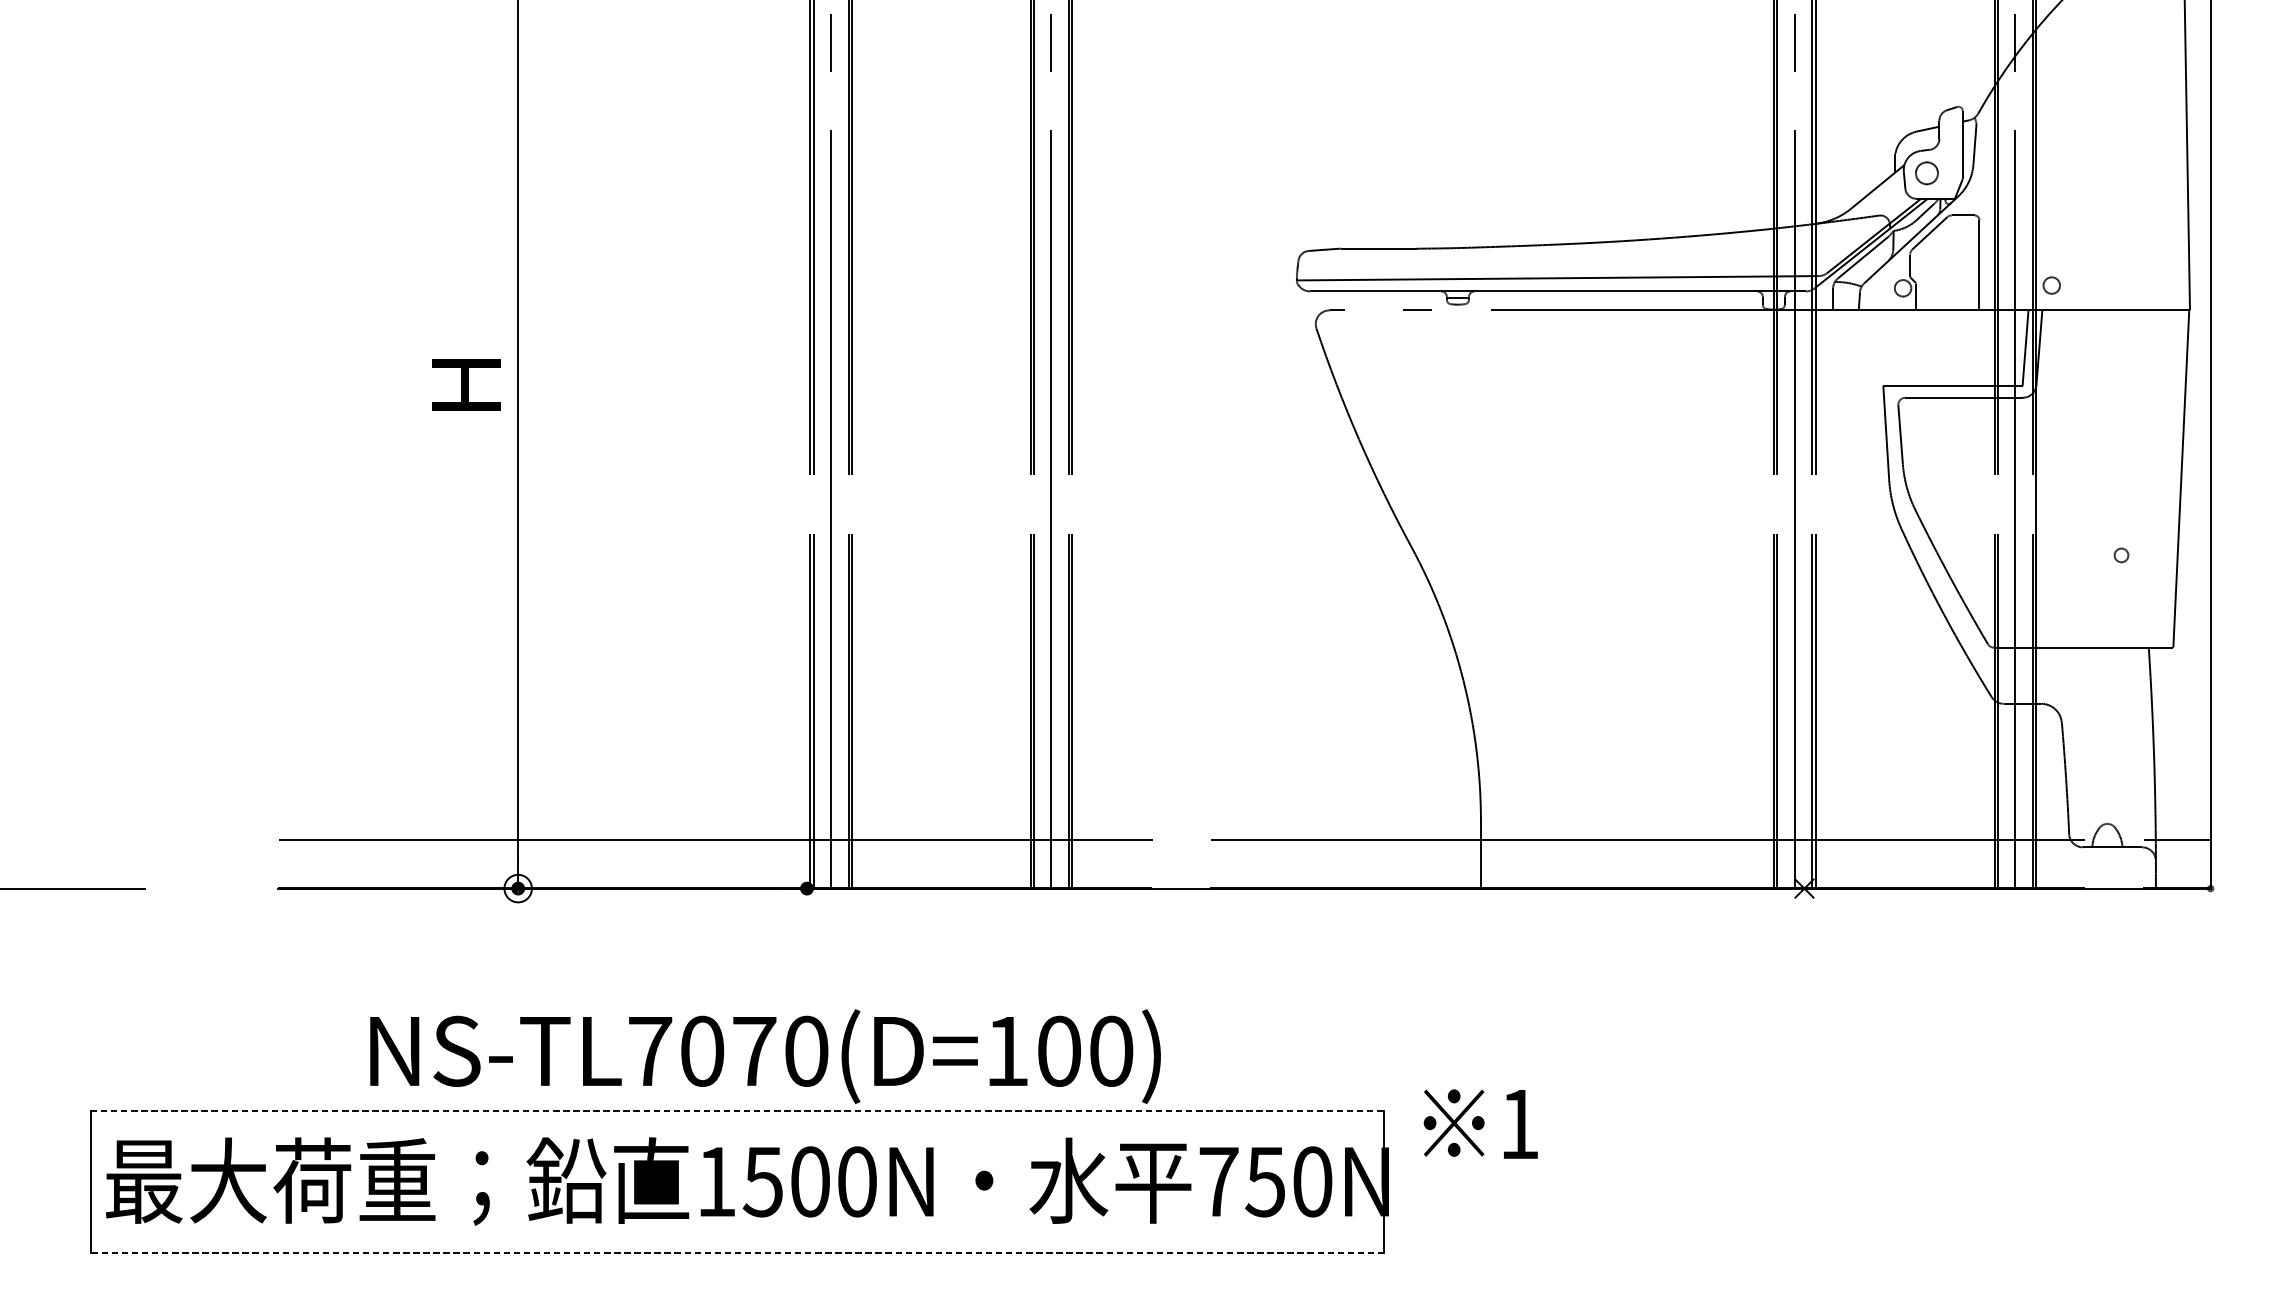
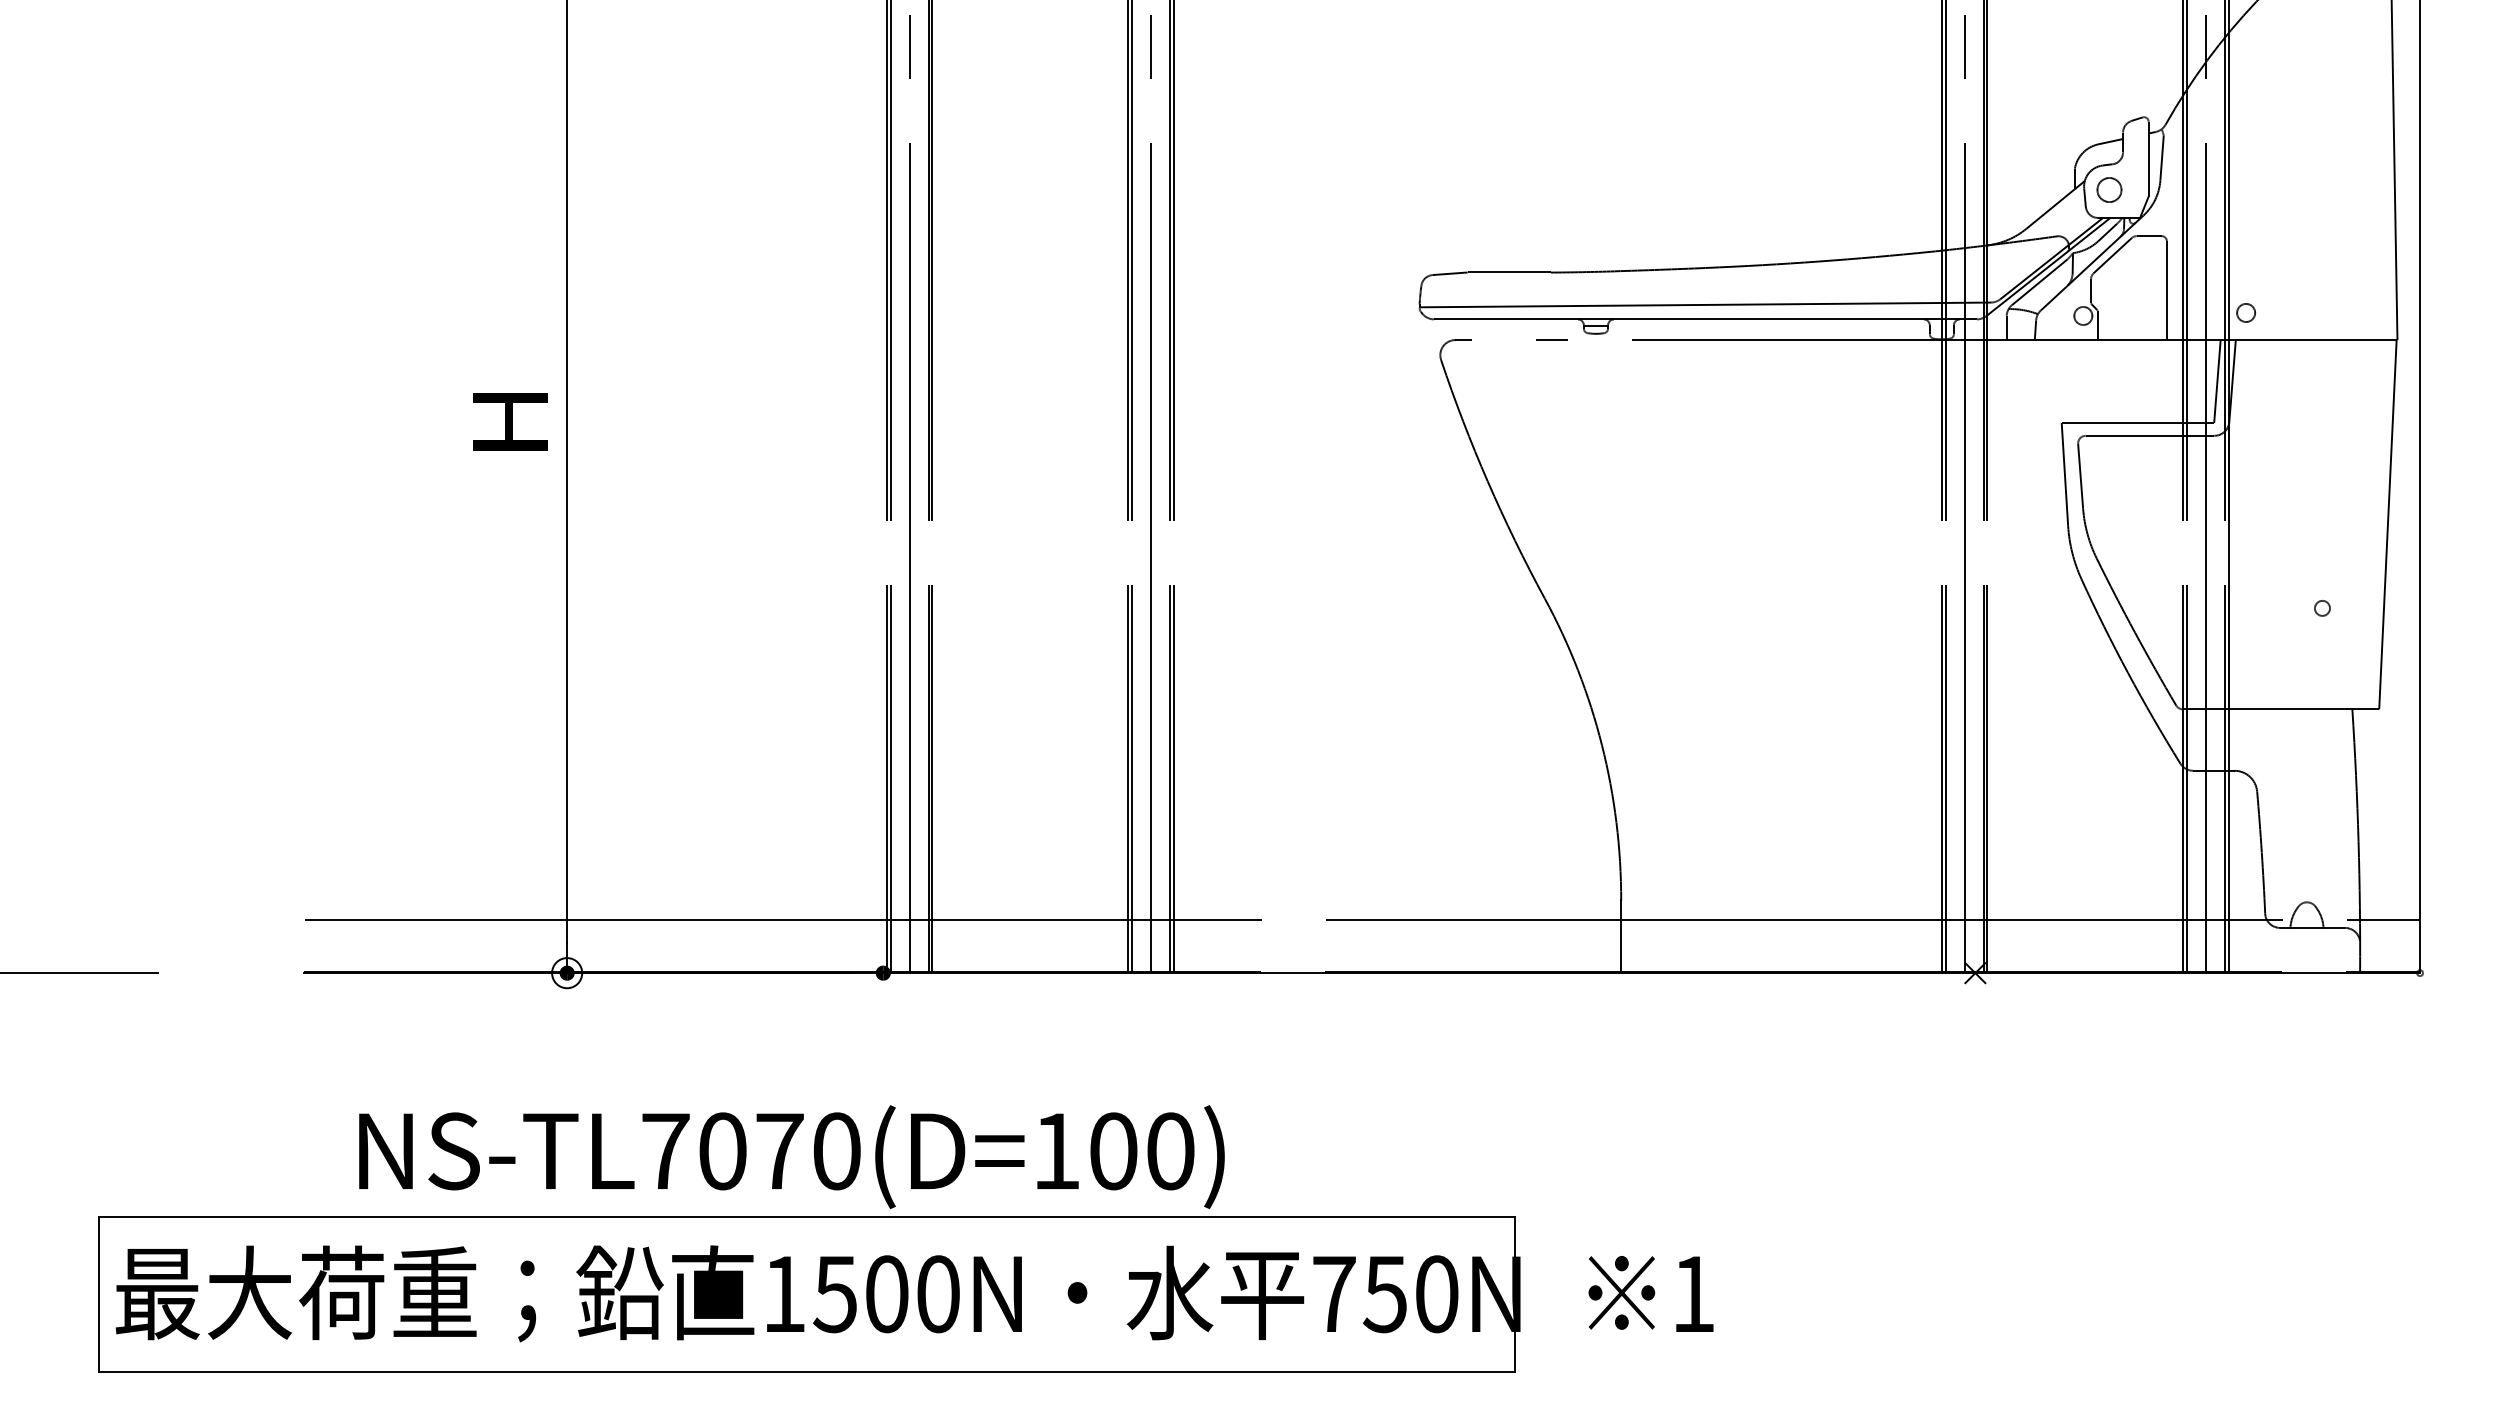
text: (765, 1056) -> (791, 1156), moved
line: (737, 1110) -> (807, 1216), dashed -> solid
text: (1480, 1123) -> (1650, 1293), moved
line: (737, 1252) -> (807, 1371), dashed -> solid

